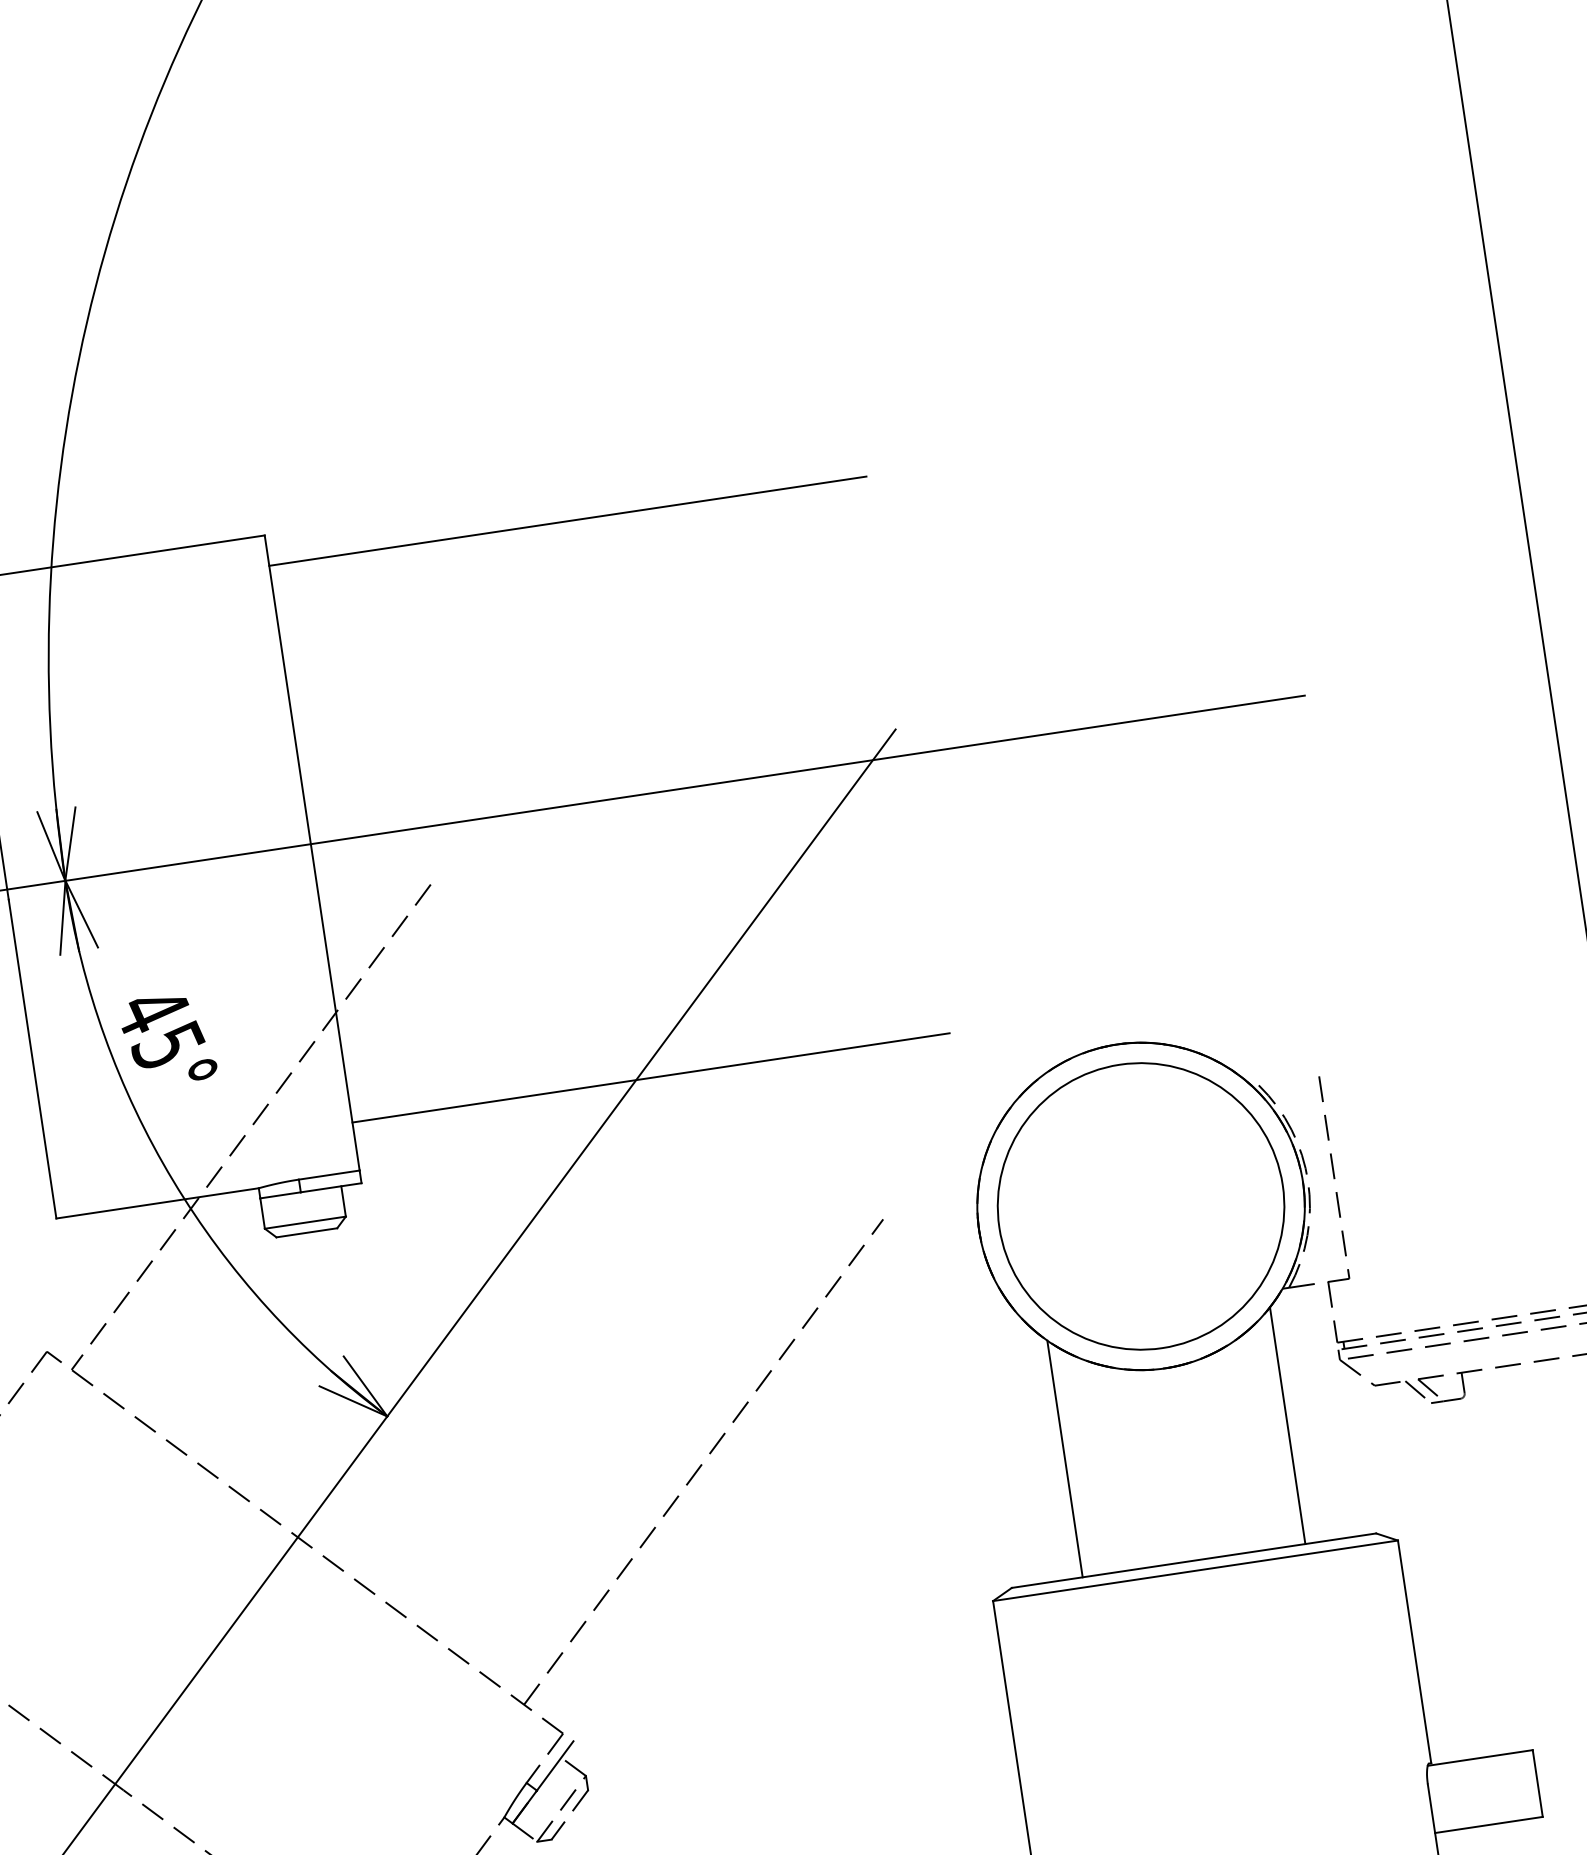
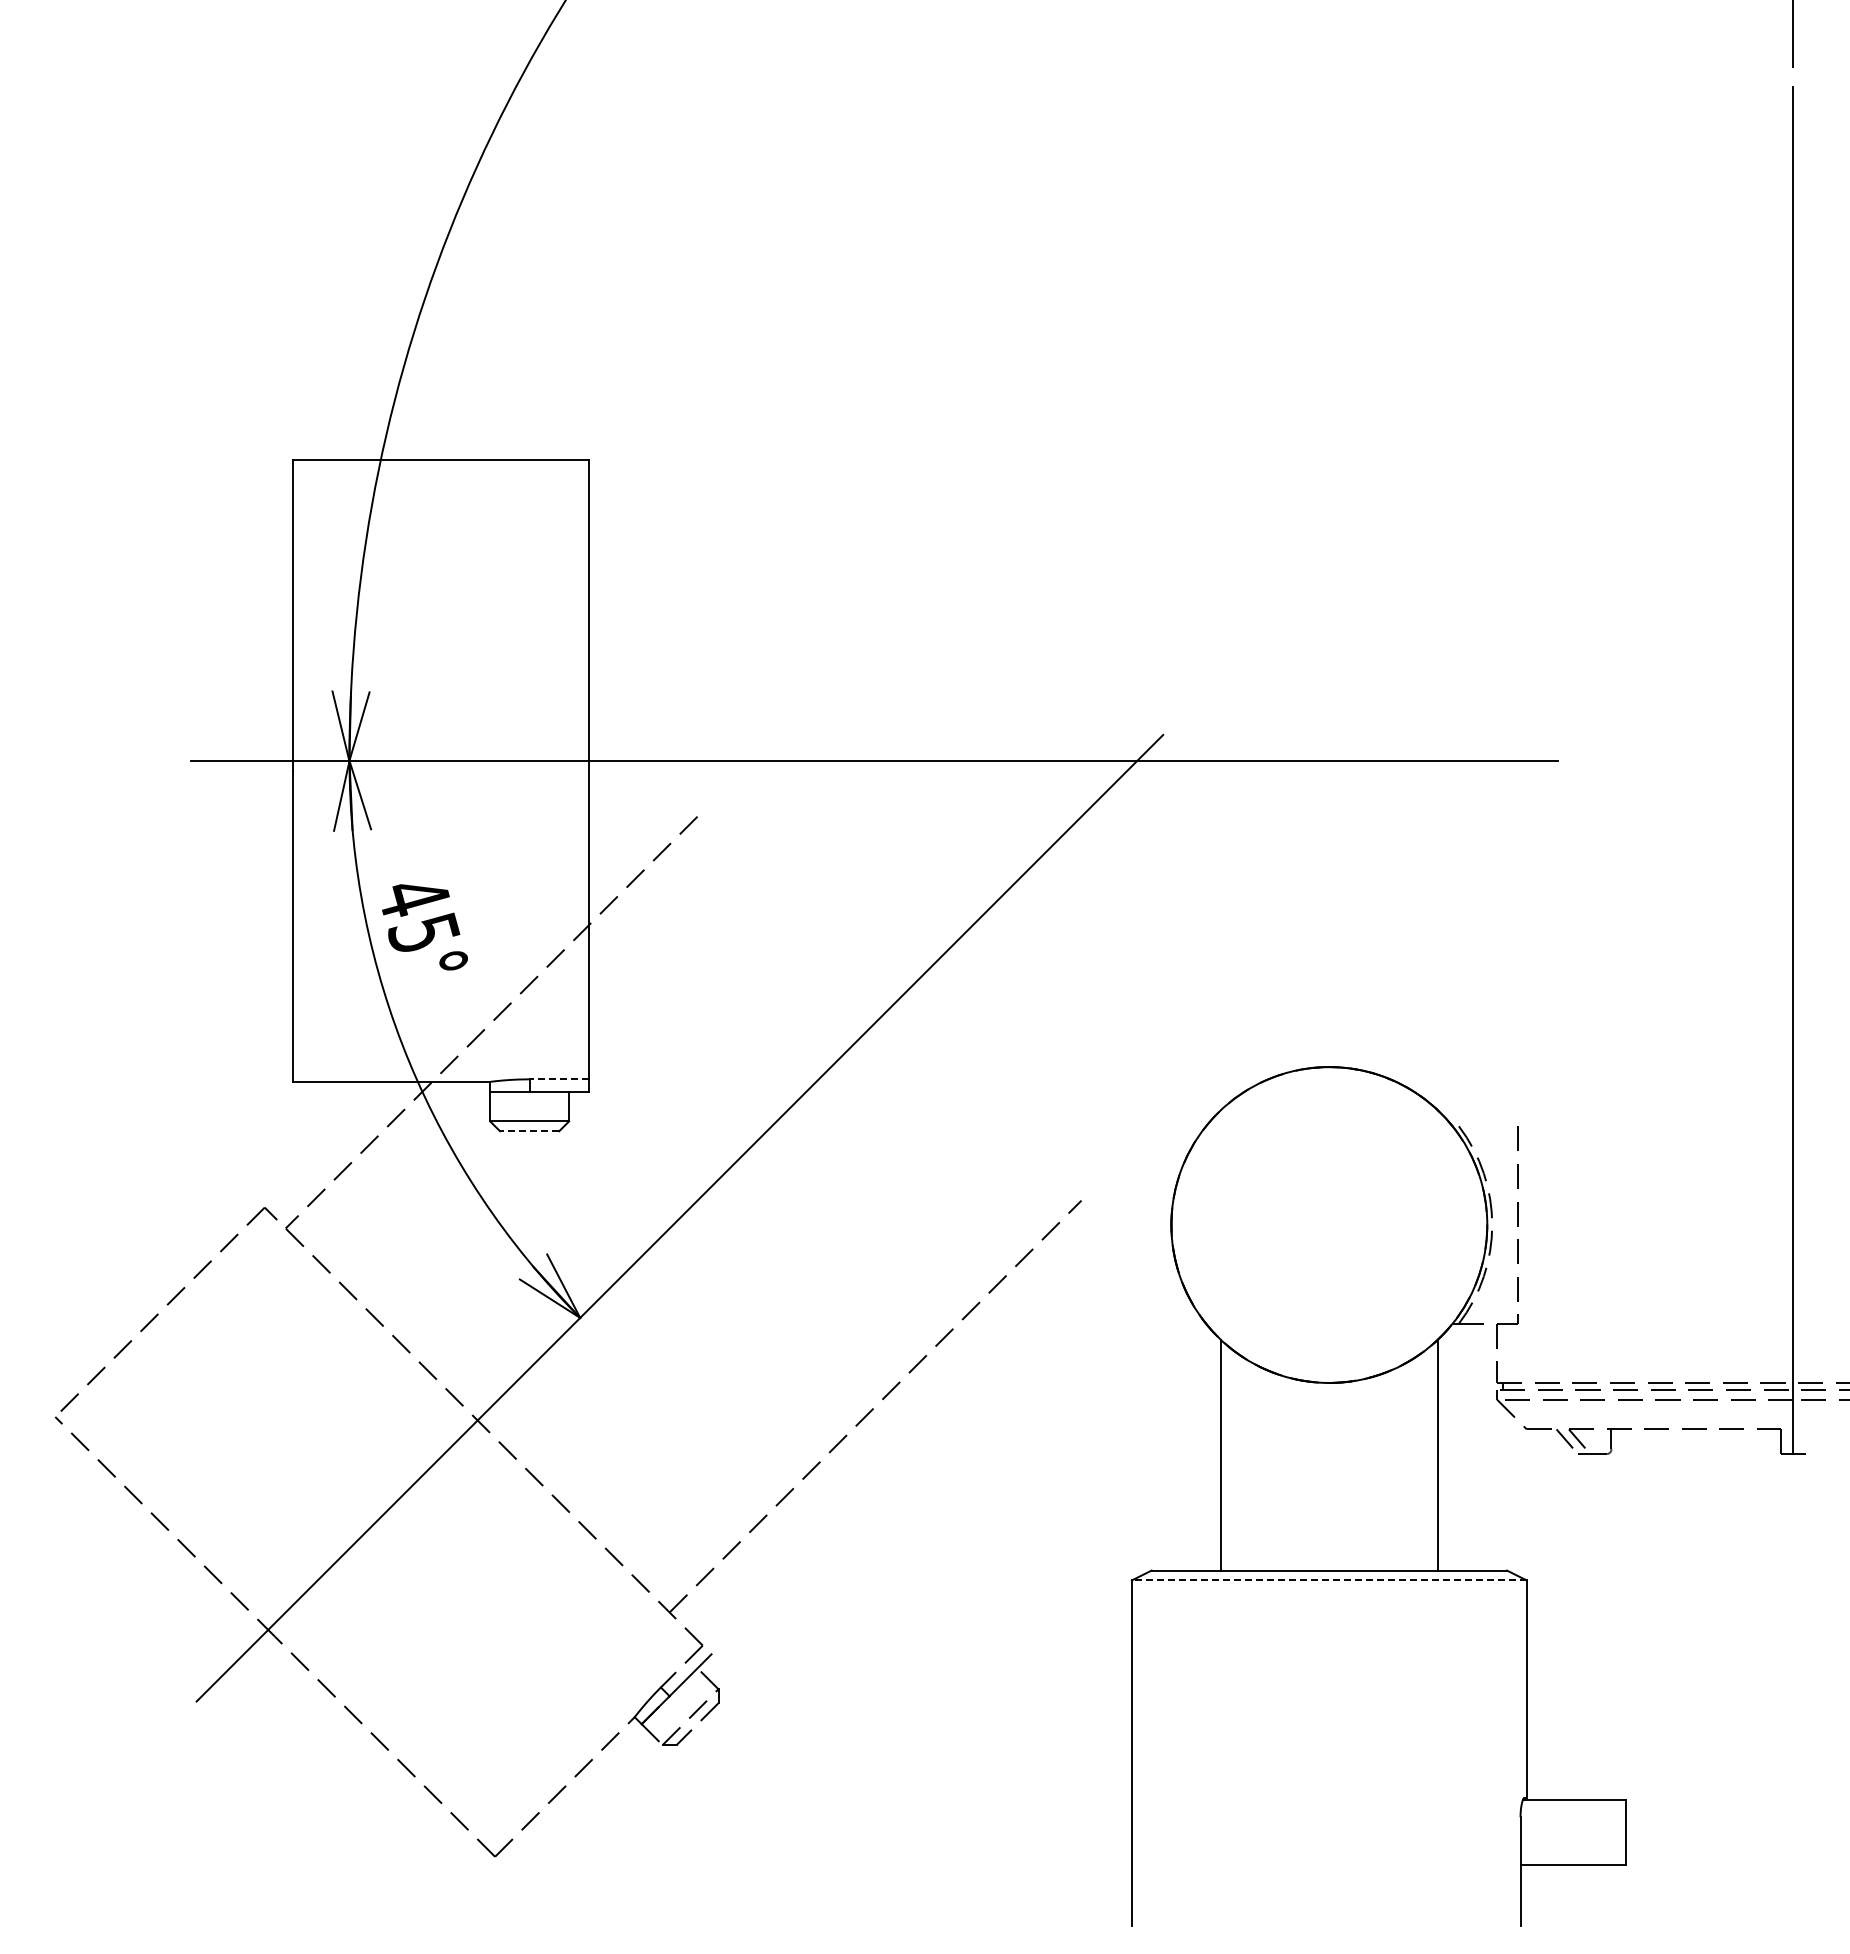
line: (567, 521) -> (879, 489), removed
line: (650, 1077) -> (879, 1032), removed
line: (329, 1175) -> (559, 1079), solid -> dashed
circle: (1141, 1205) -> (1329, 1224), removed
line: (306, 1233) -> (529, 1131), solid -> dashed
line: (1194, 1571) -> (1328, 1580), solid -> dashed

